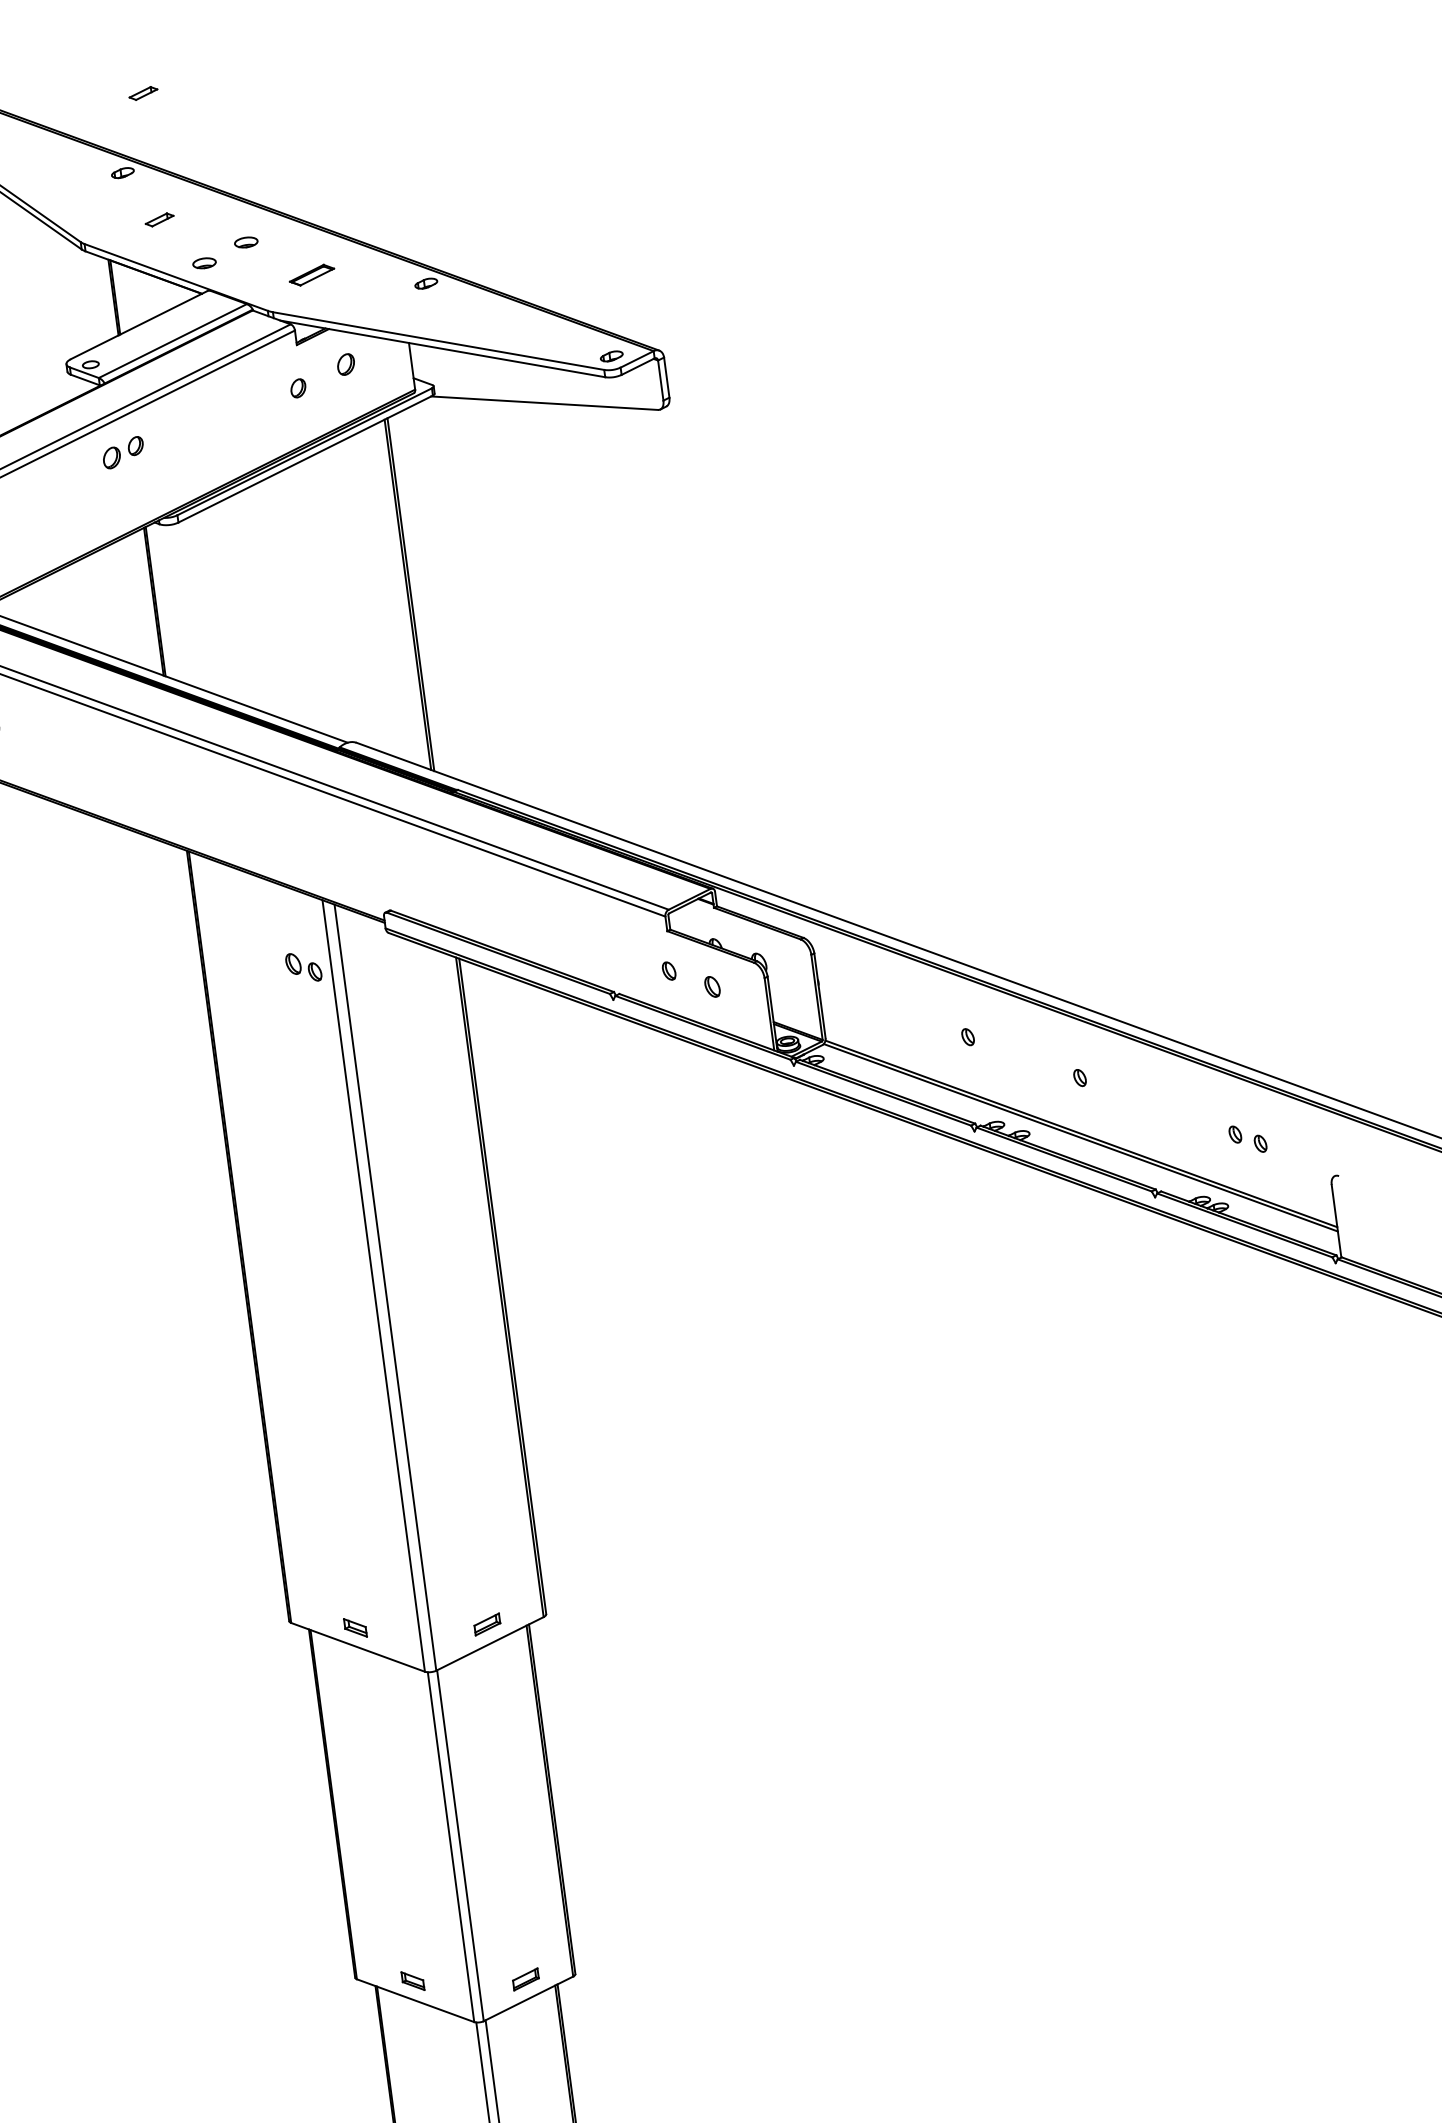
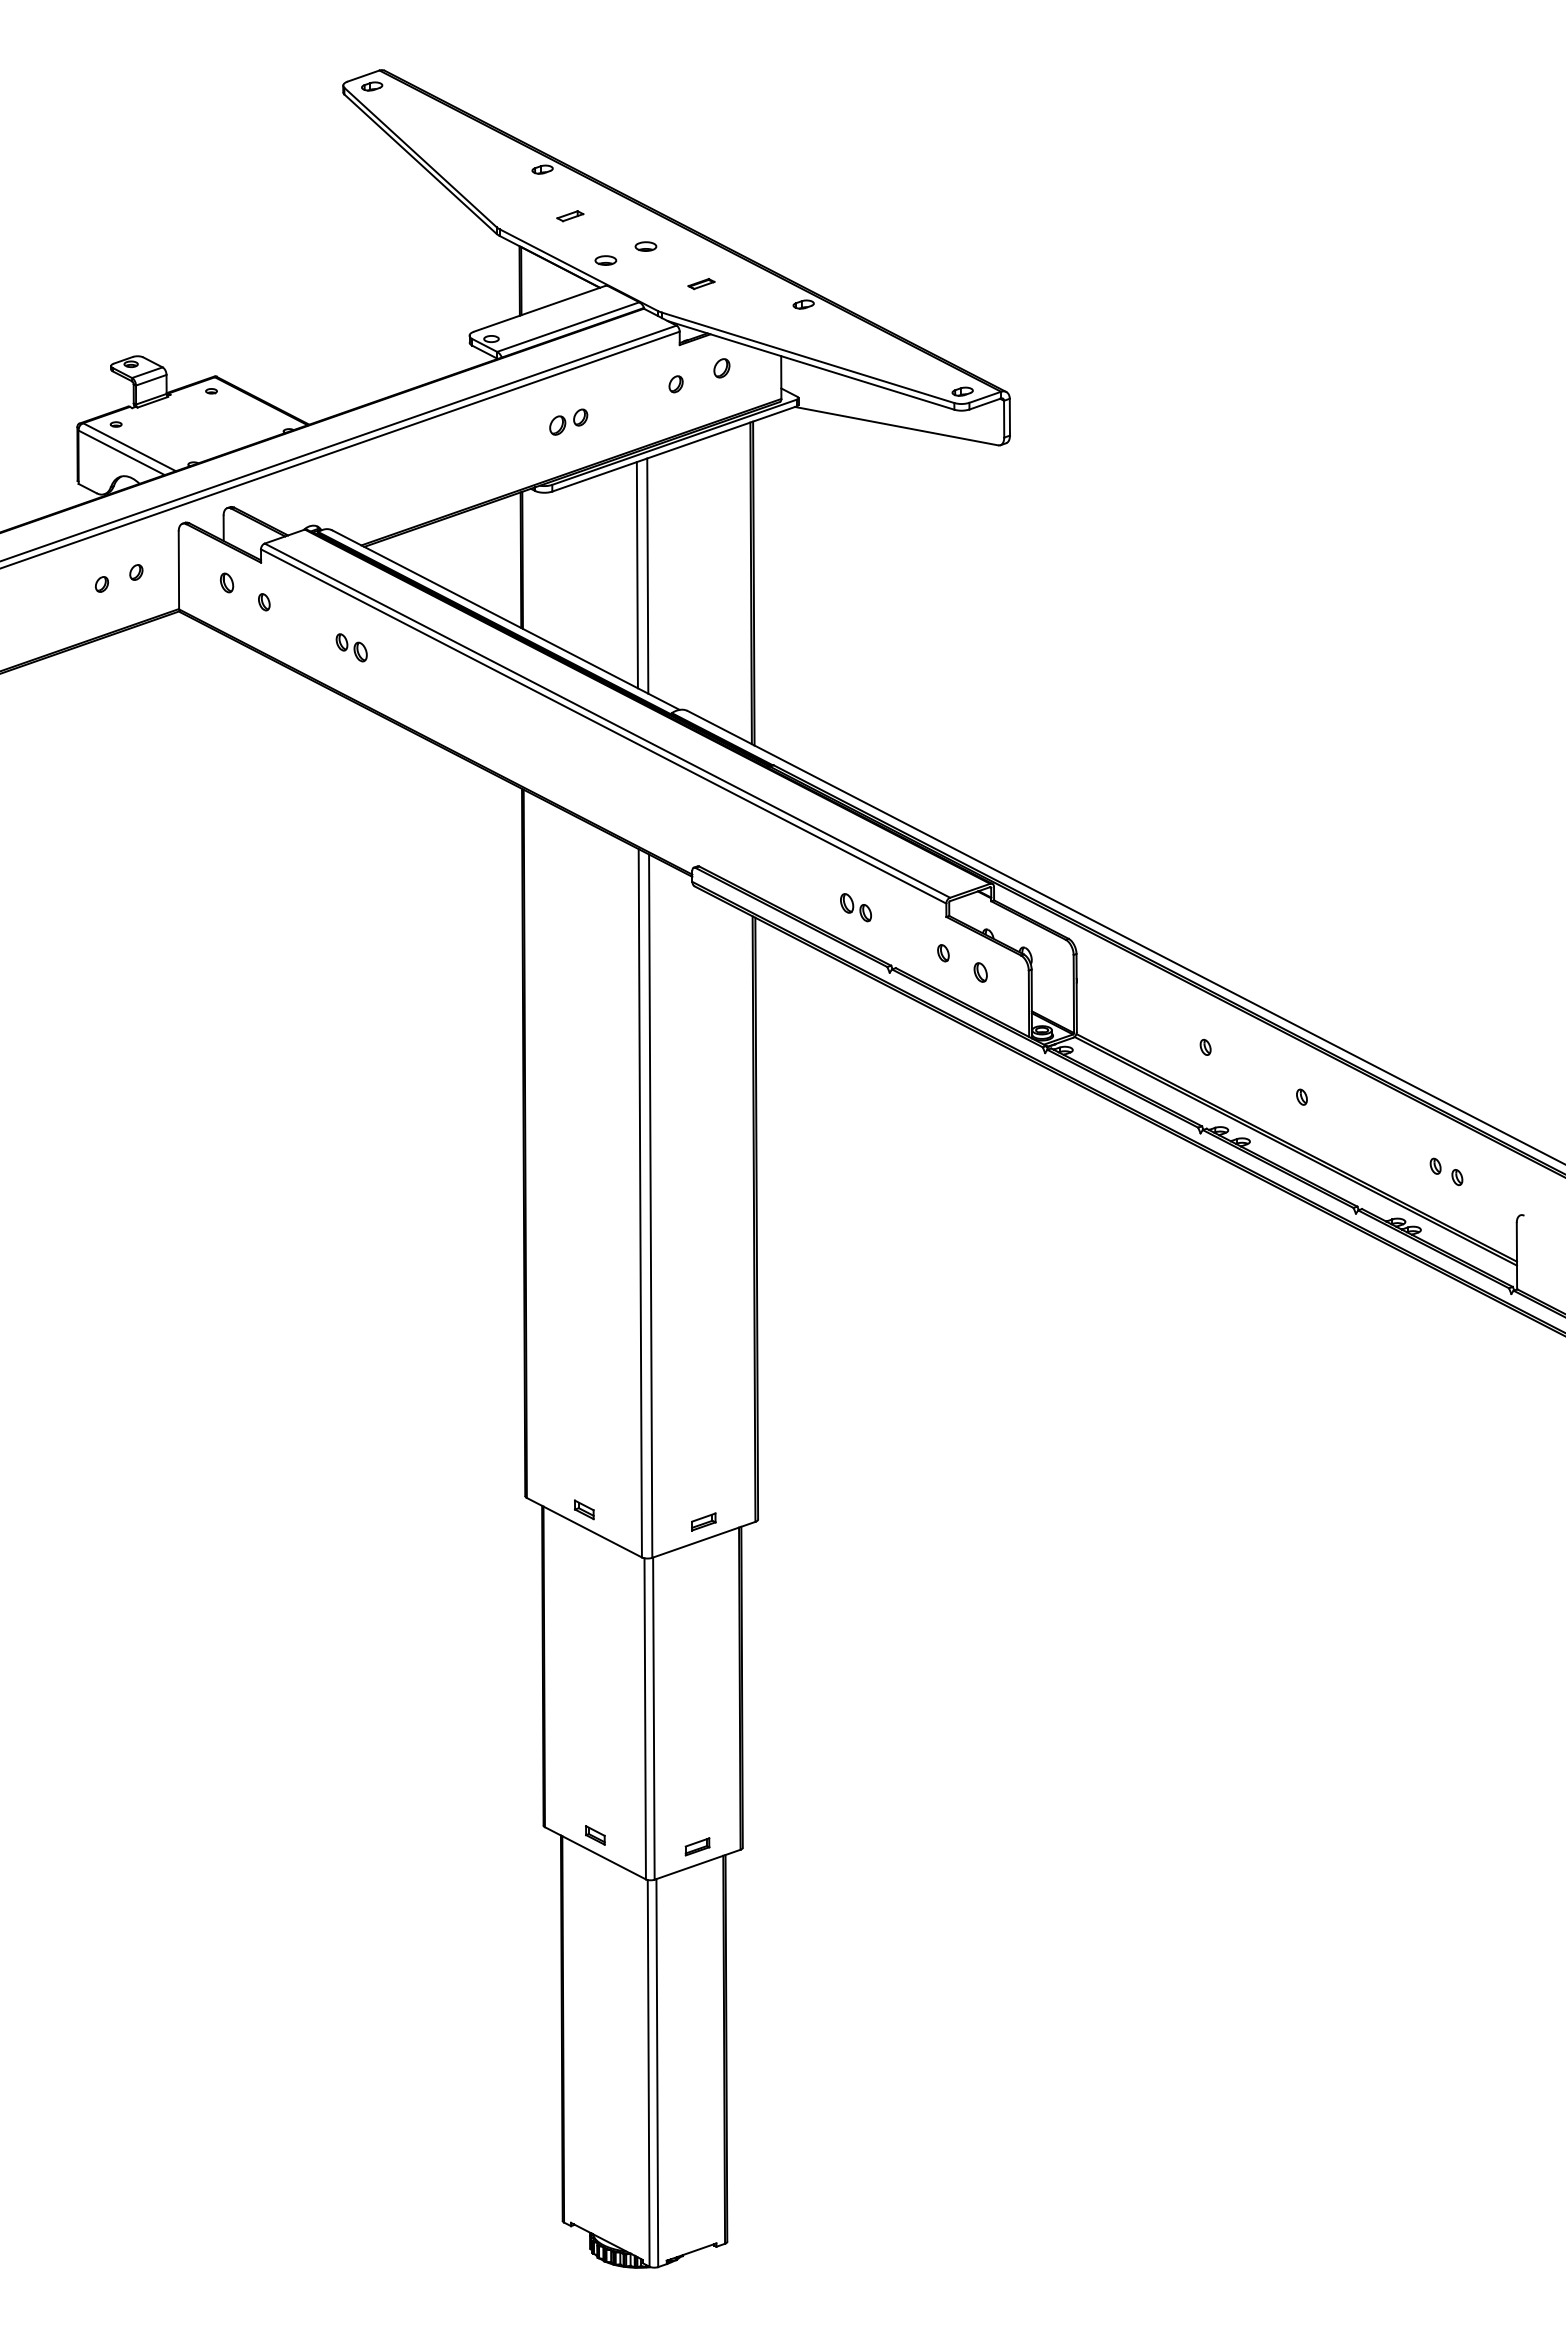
part: (143, 93) -> (570, 100), removed
part: (312, 276) -> (701, 284), size x0.62
part: (123, 452) -> (568, 421), moved
line: (293, 600) -> (647, 575), added
line: (281, 602) -> (636, 575), added
part: (304, 967) -> (856, 907), moved

